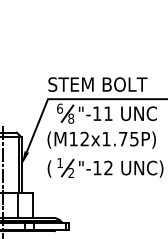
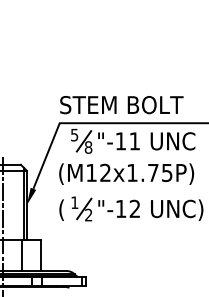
text: (60, 108) -> (75, 134), 6 -> 5

